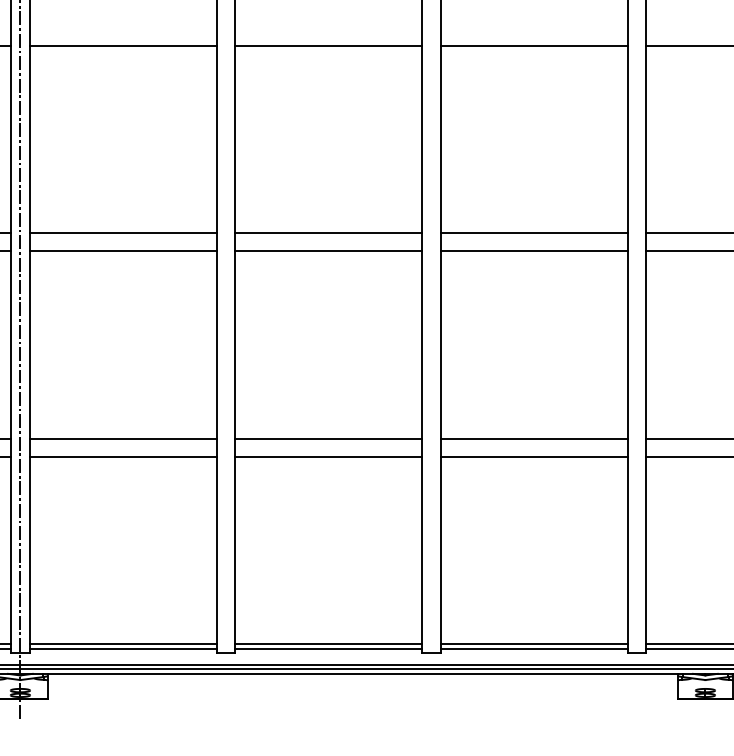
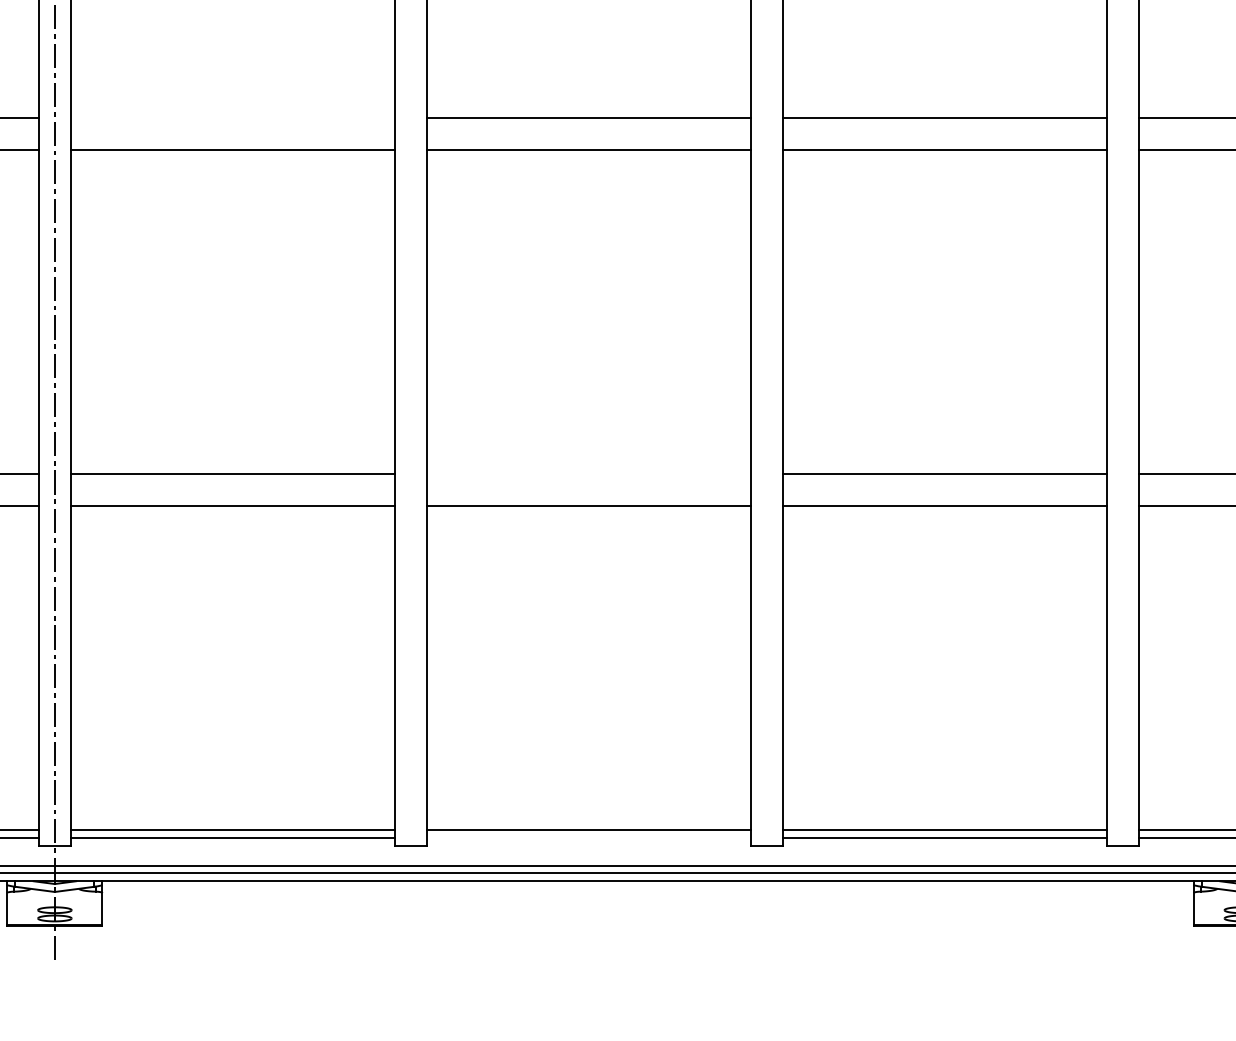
line: (122, 233) -> (231, 118), removed
line: (328, 438) -> (588, 473), removed
line: (328, 648) -> (588, 837), removed

